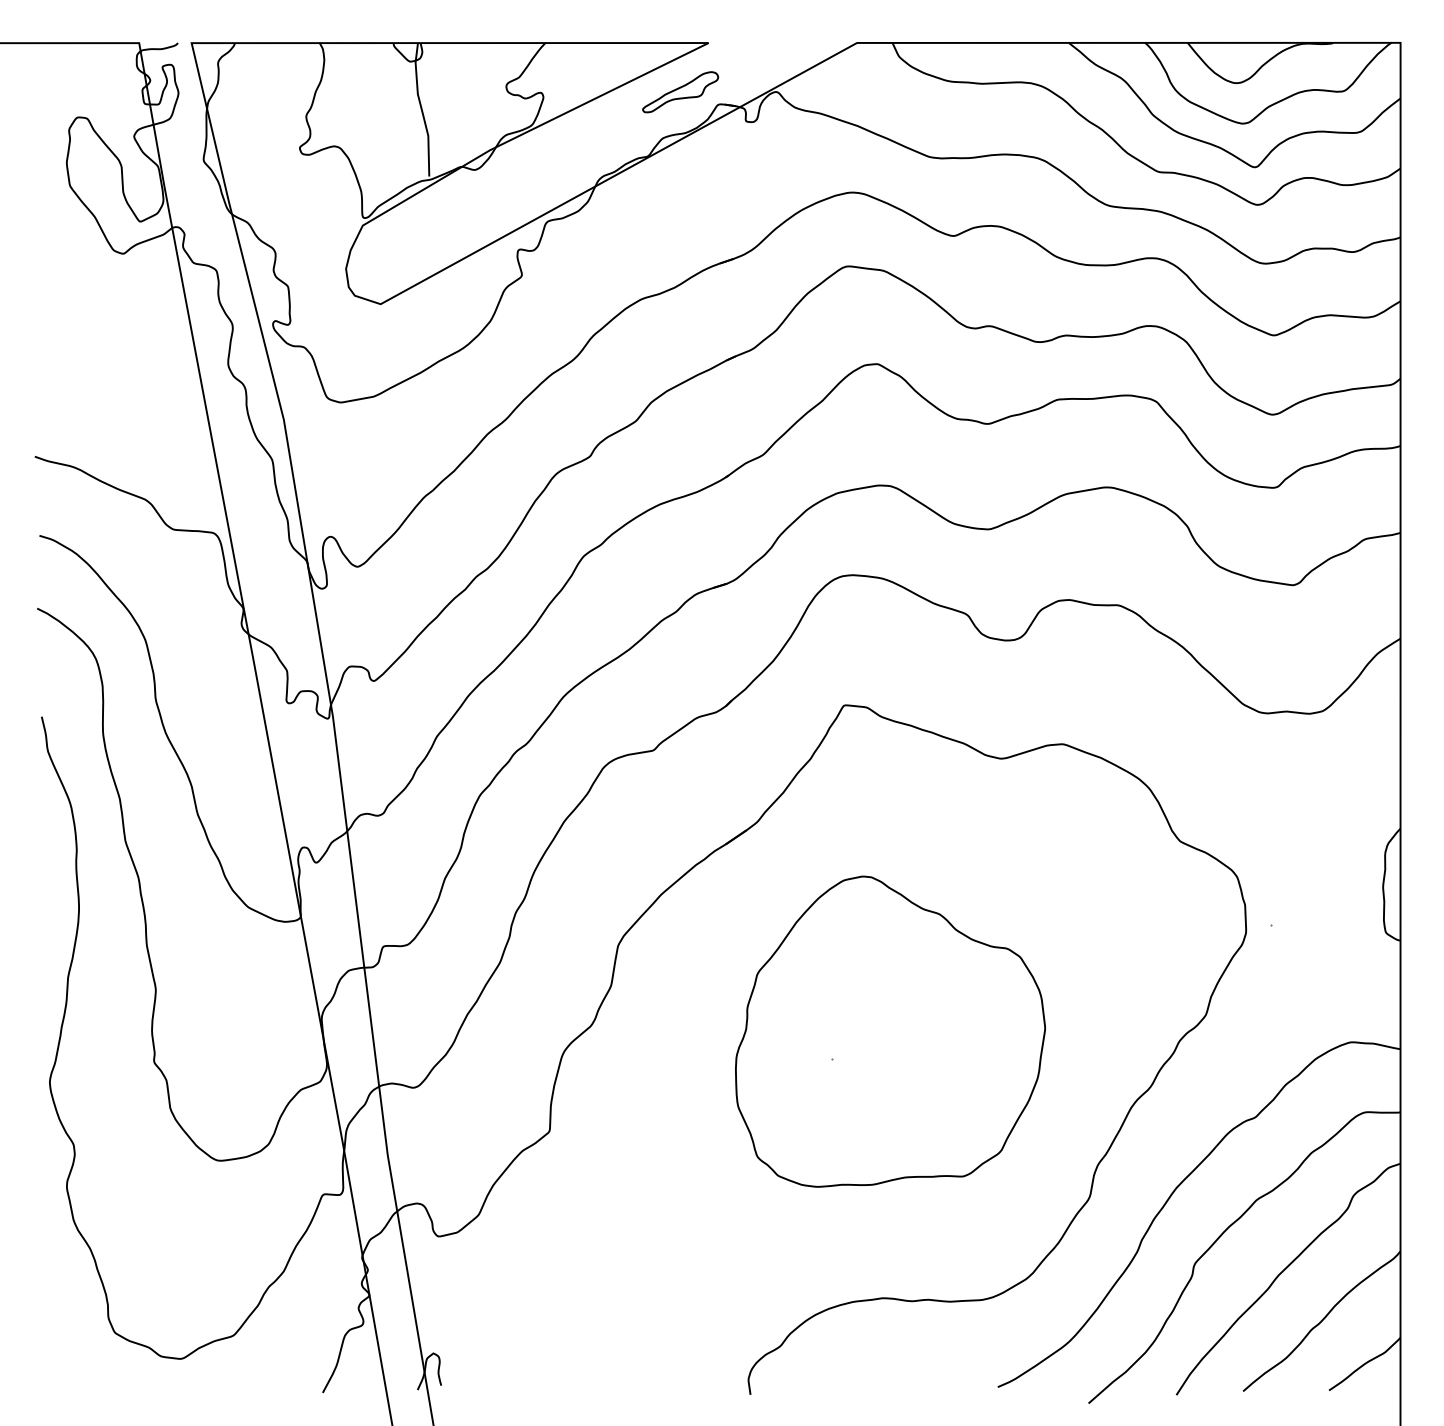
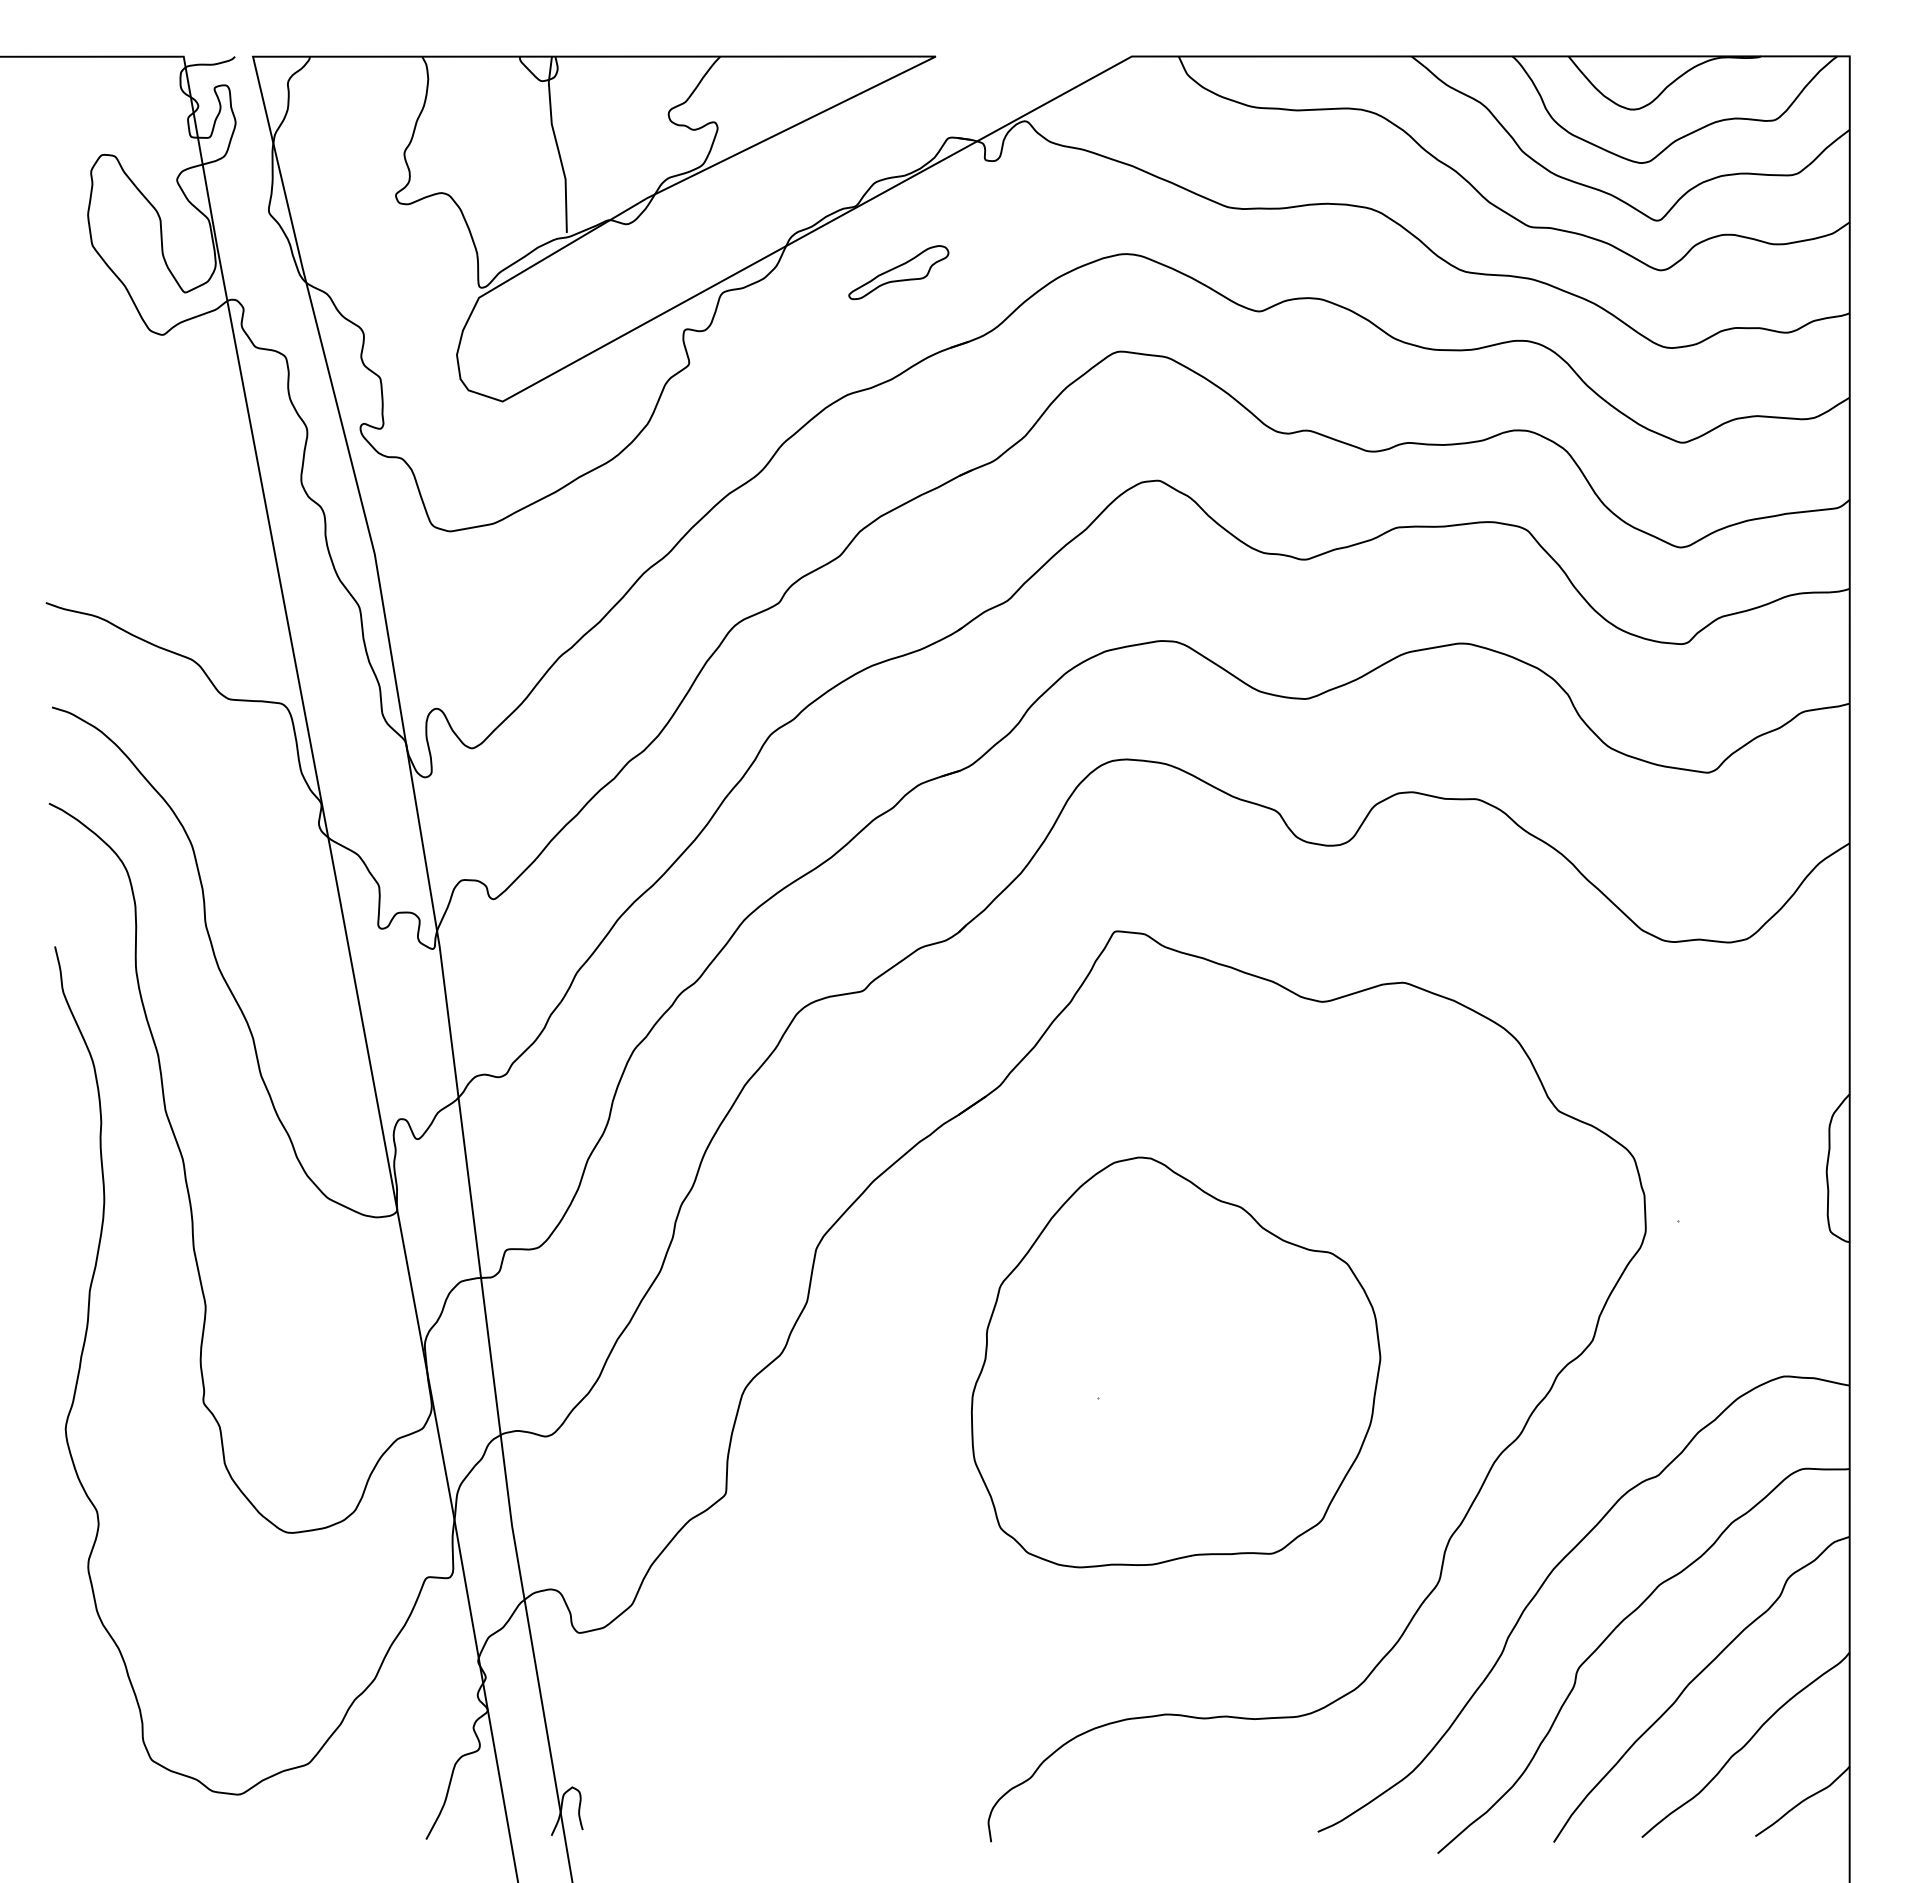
part: (680, 92) -> (898, 272), moved

